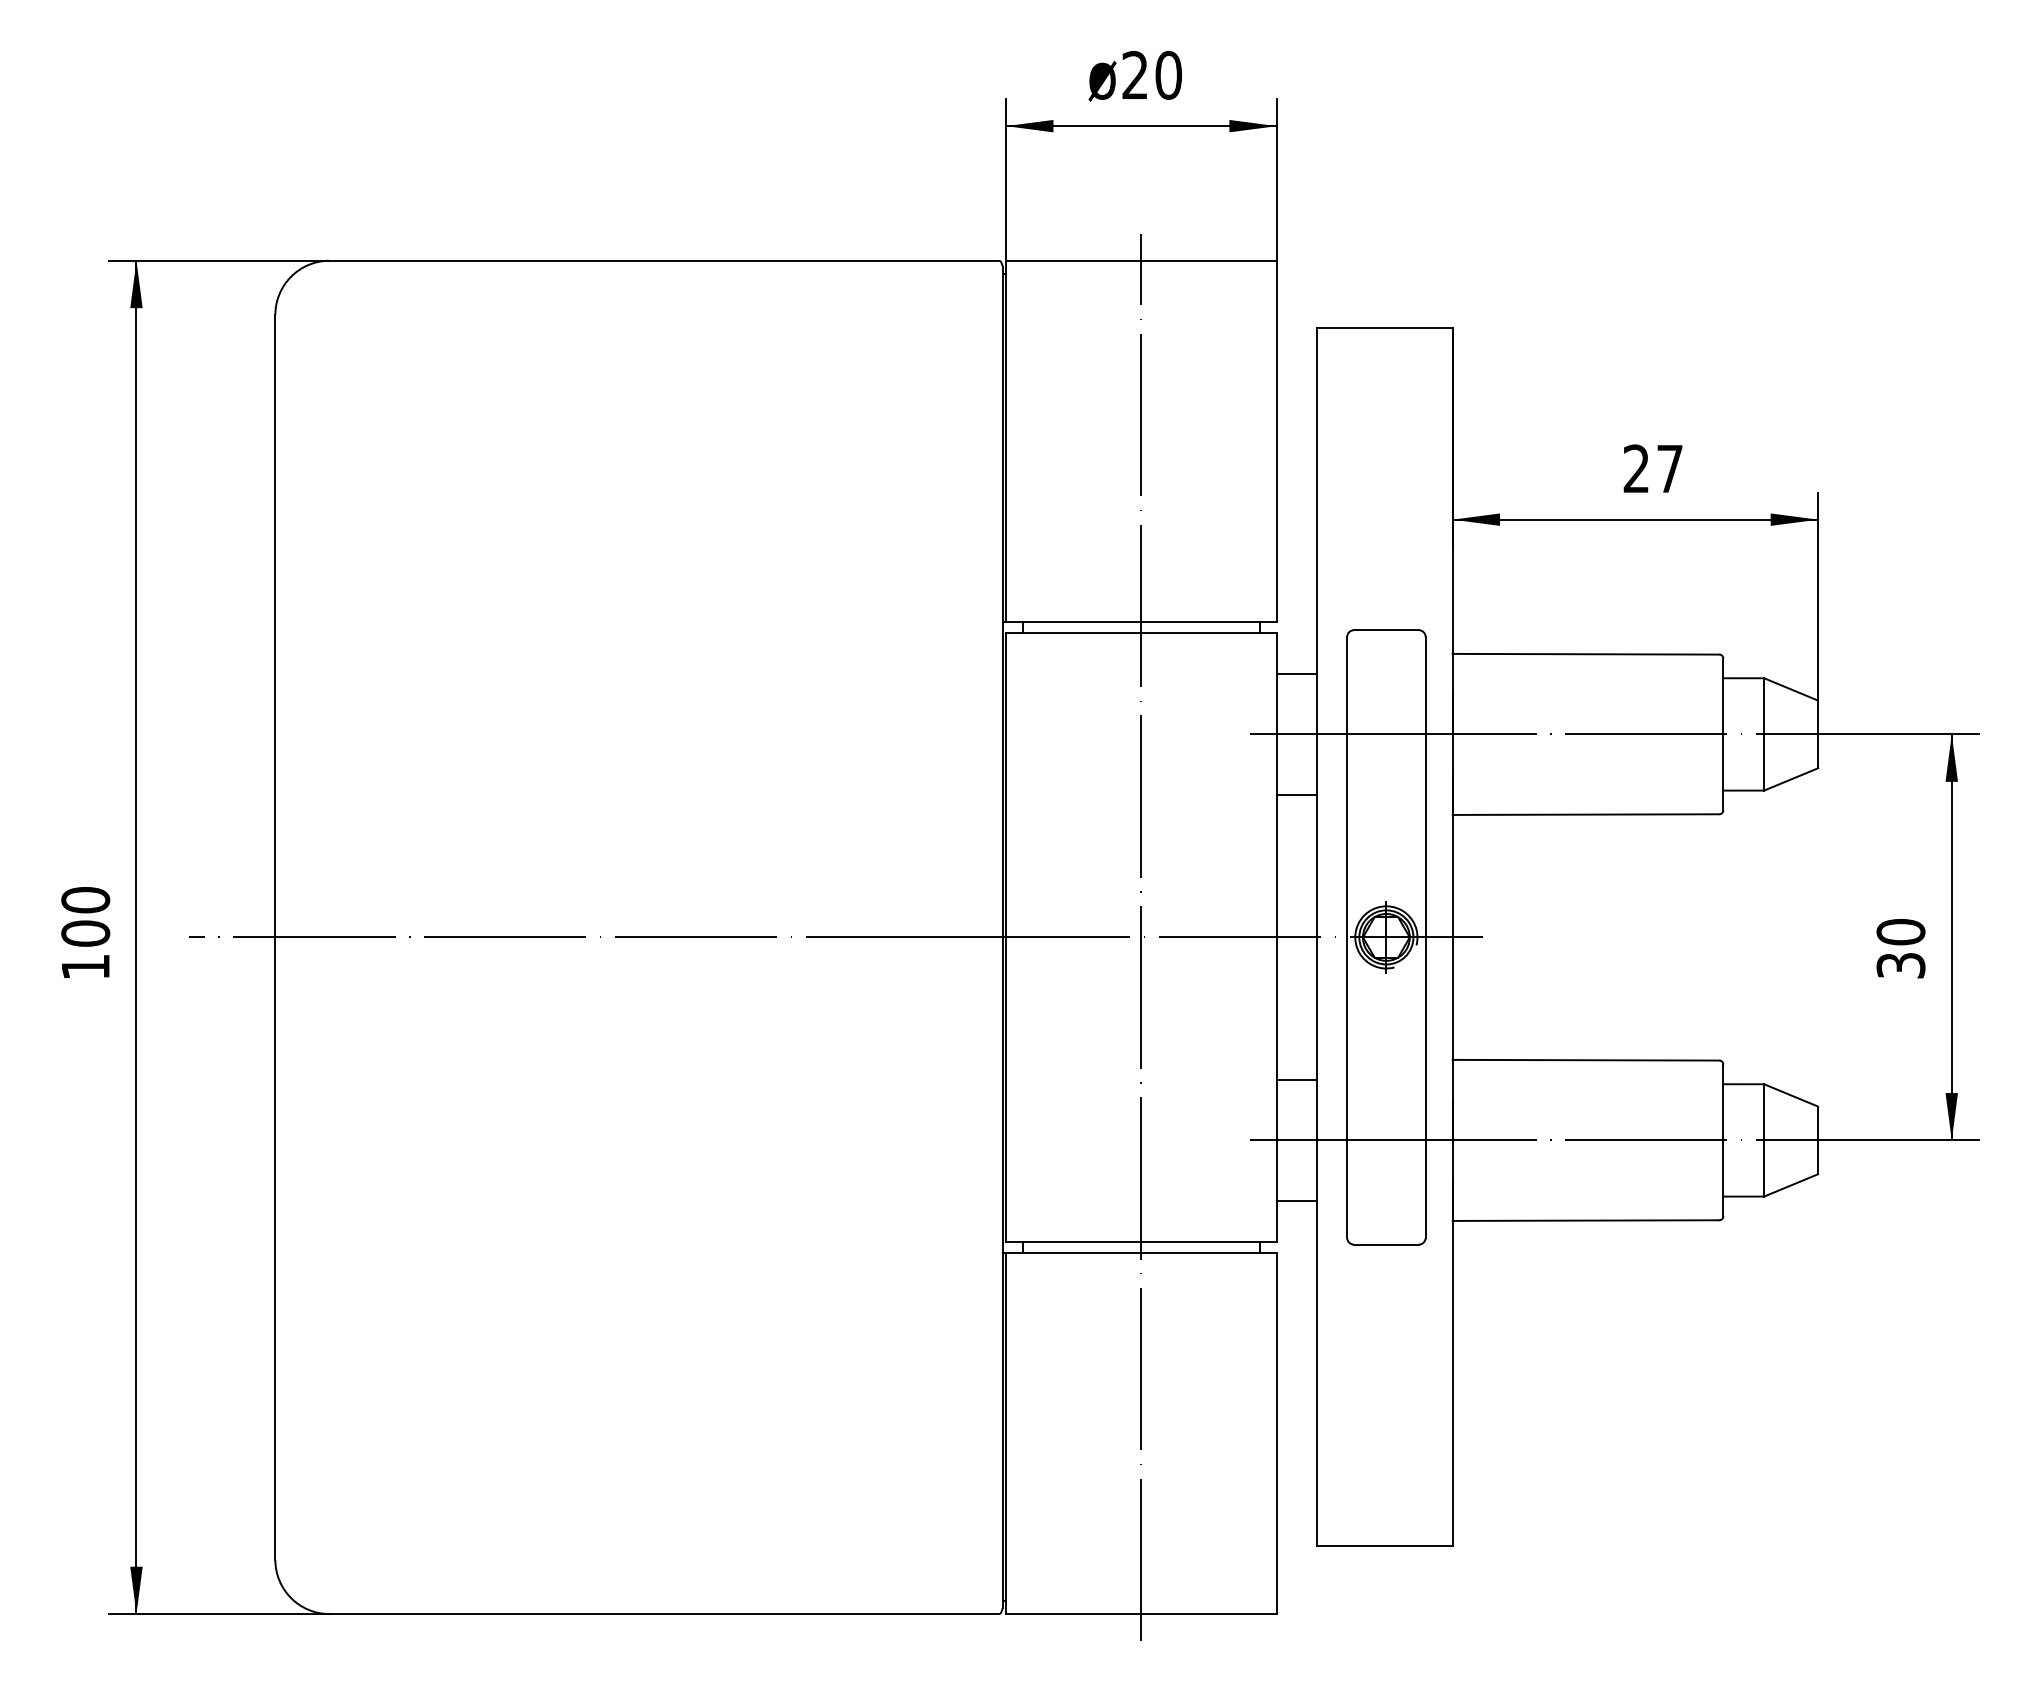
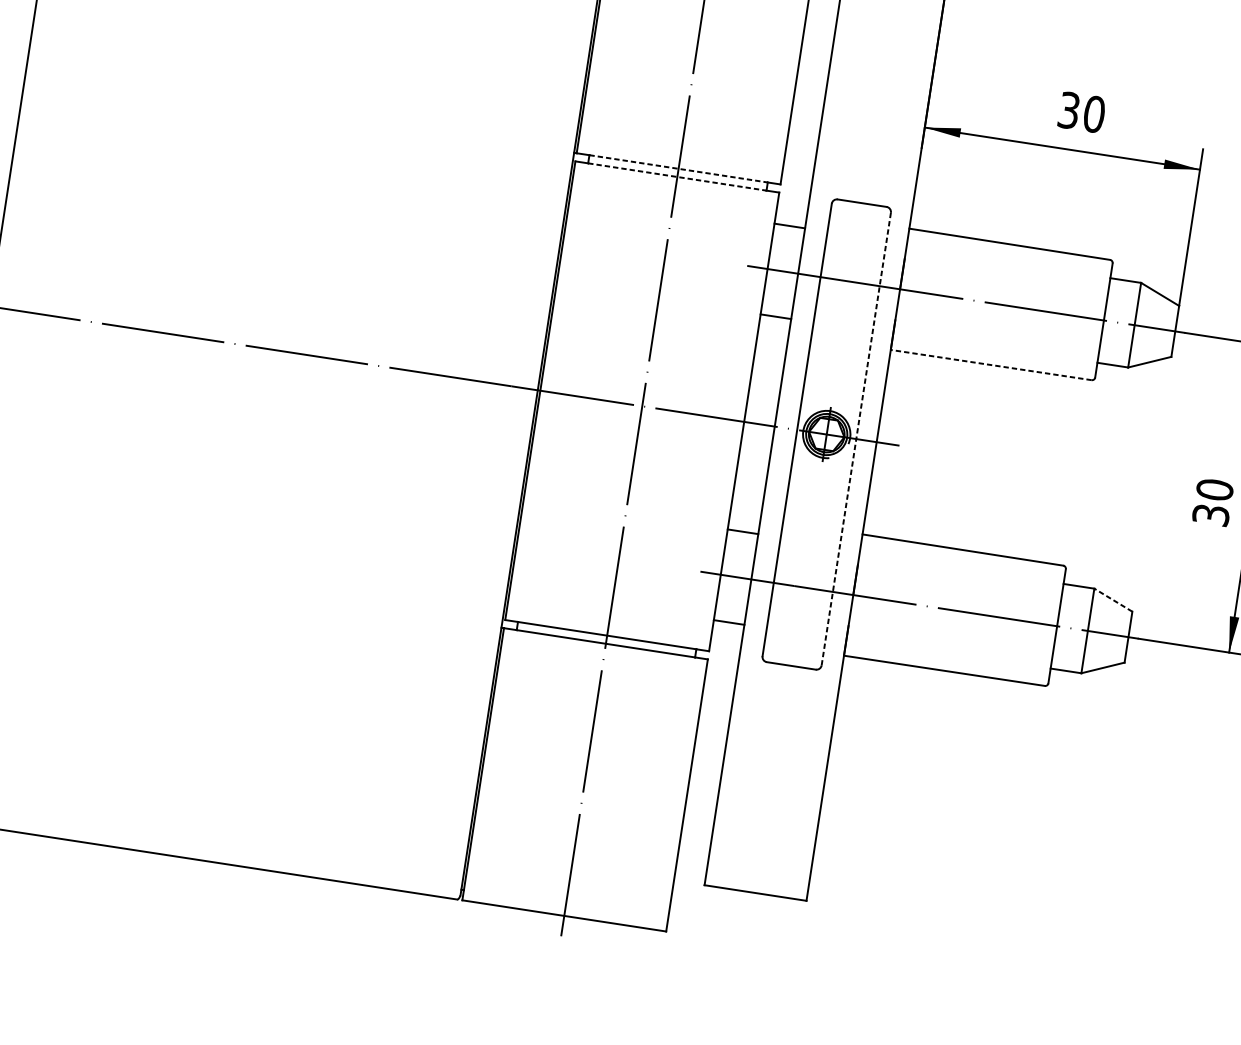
text: (1653, 468) -> (1081, 112), 27 -> 30
line: (1141, 622) -> (678, 169), solid -> dashed
line: (1141, 632) -> (677, 176), solid -> dashed
line: (1585, 814) -> (990, 364), solid -> dashed
line: (1425, 937) -> (856, 439), solid -> dashed
line: (1790, 1095) -> (1112, 600), solid -> dashed

